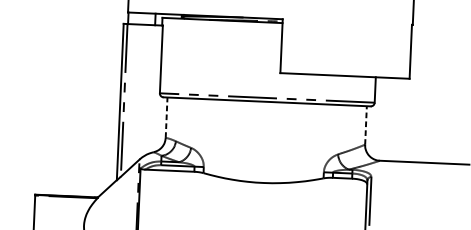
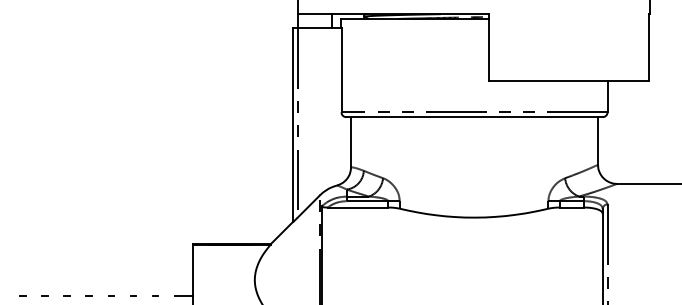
line: (166, 117) -> (351, 141), dashed -> solid
line: (366, 125) -> (598, 141), dashed -> solid

